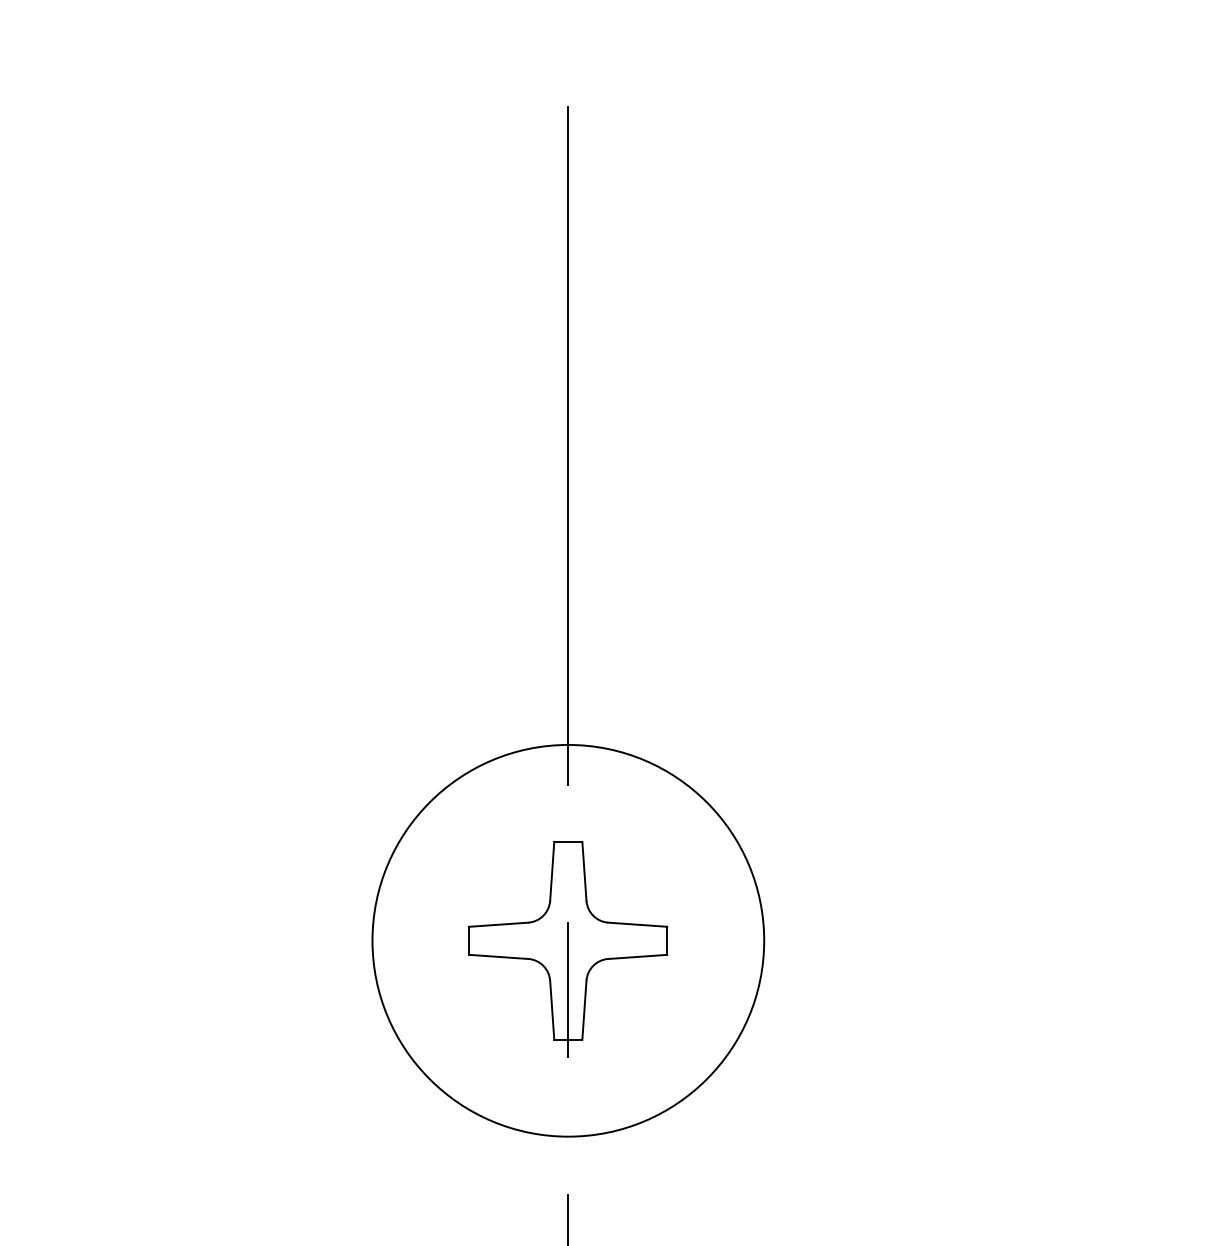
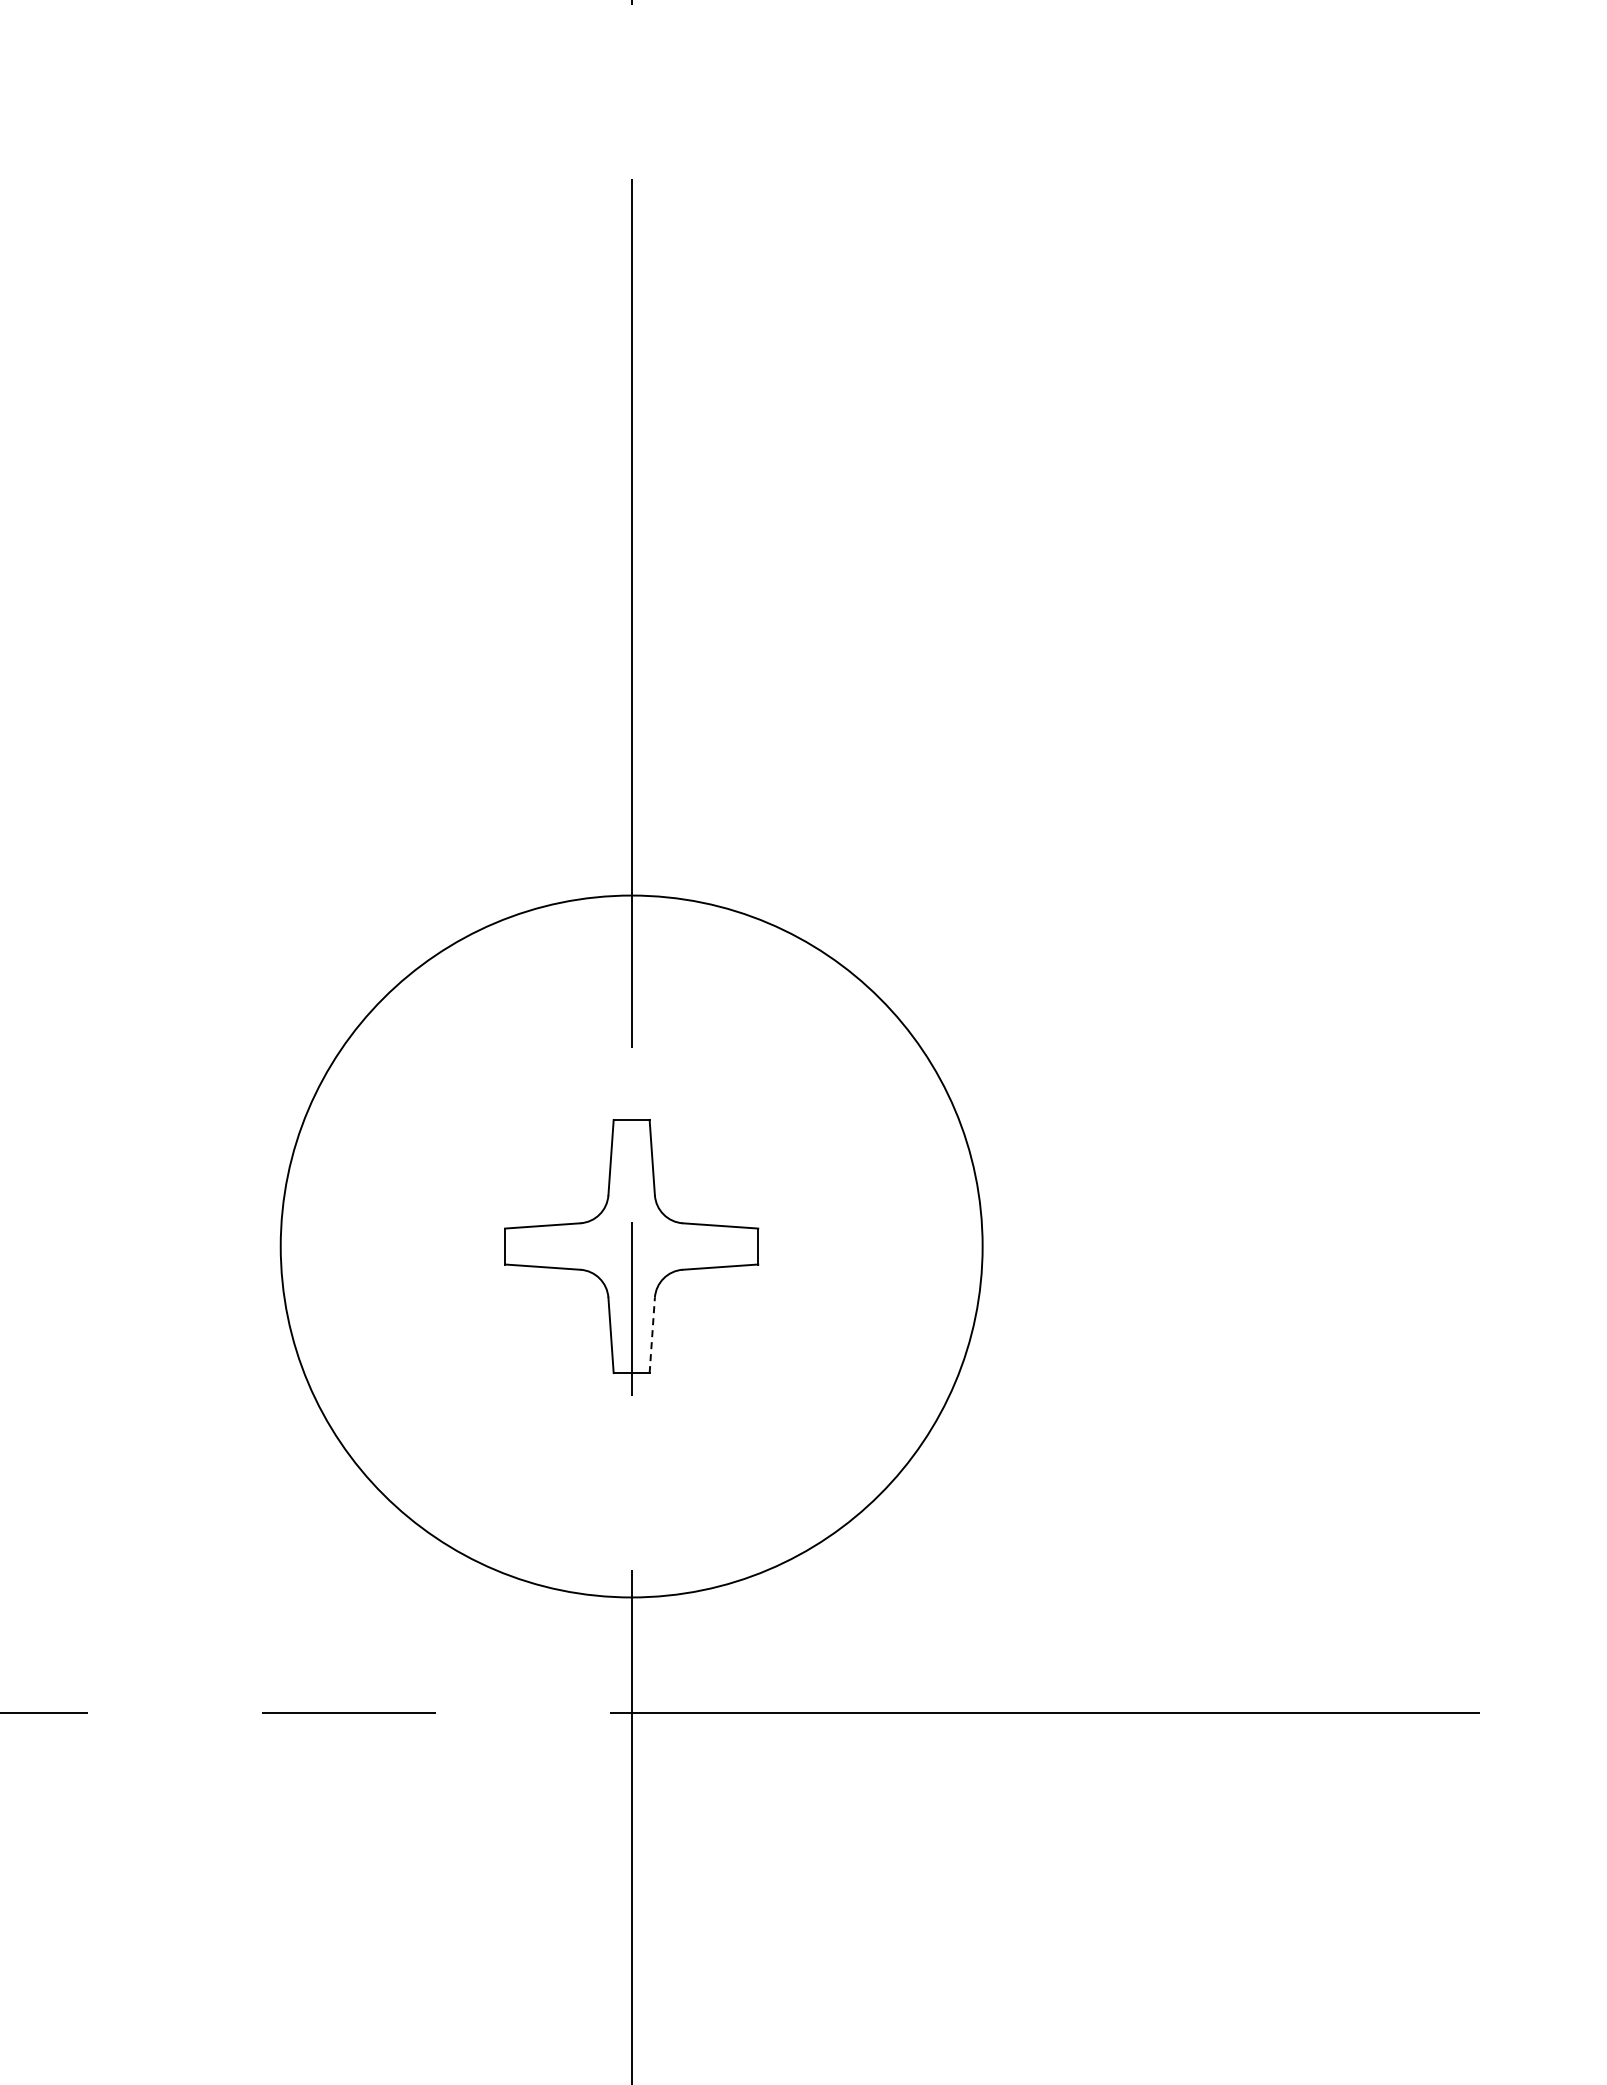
circle: (568, 940) -> (631, 1246), size x1.4
line: (584, 1010) -> (652, 1335), solid -> dashed

